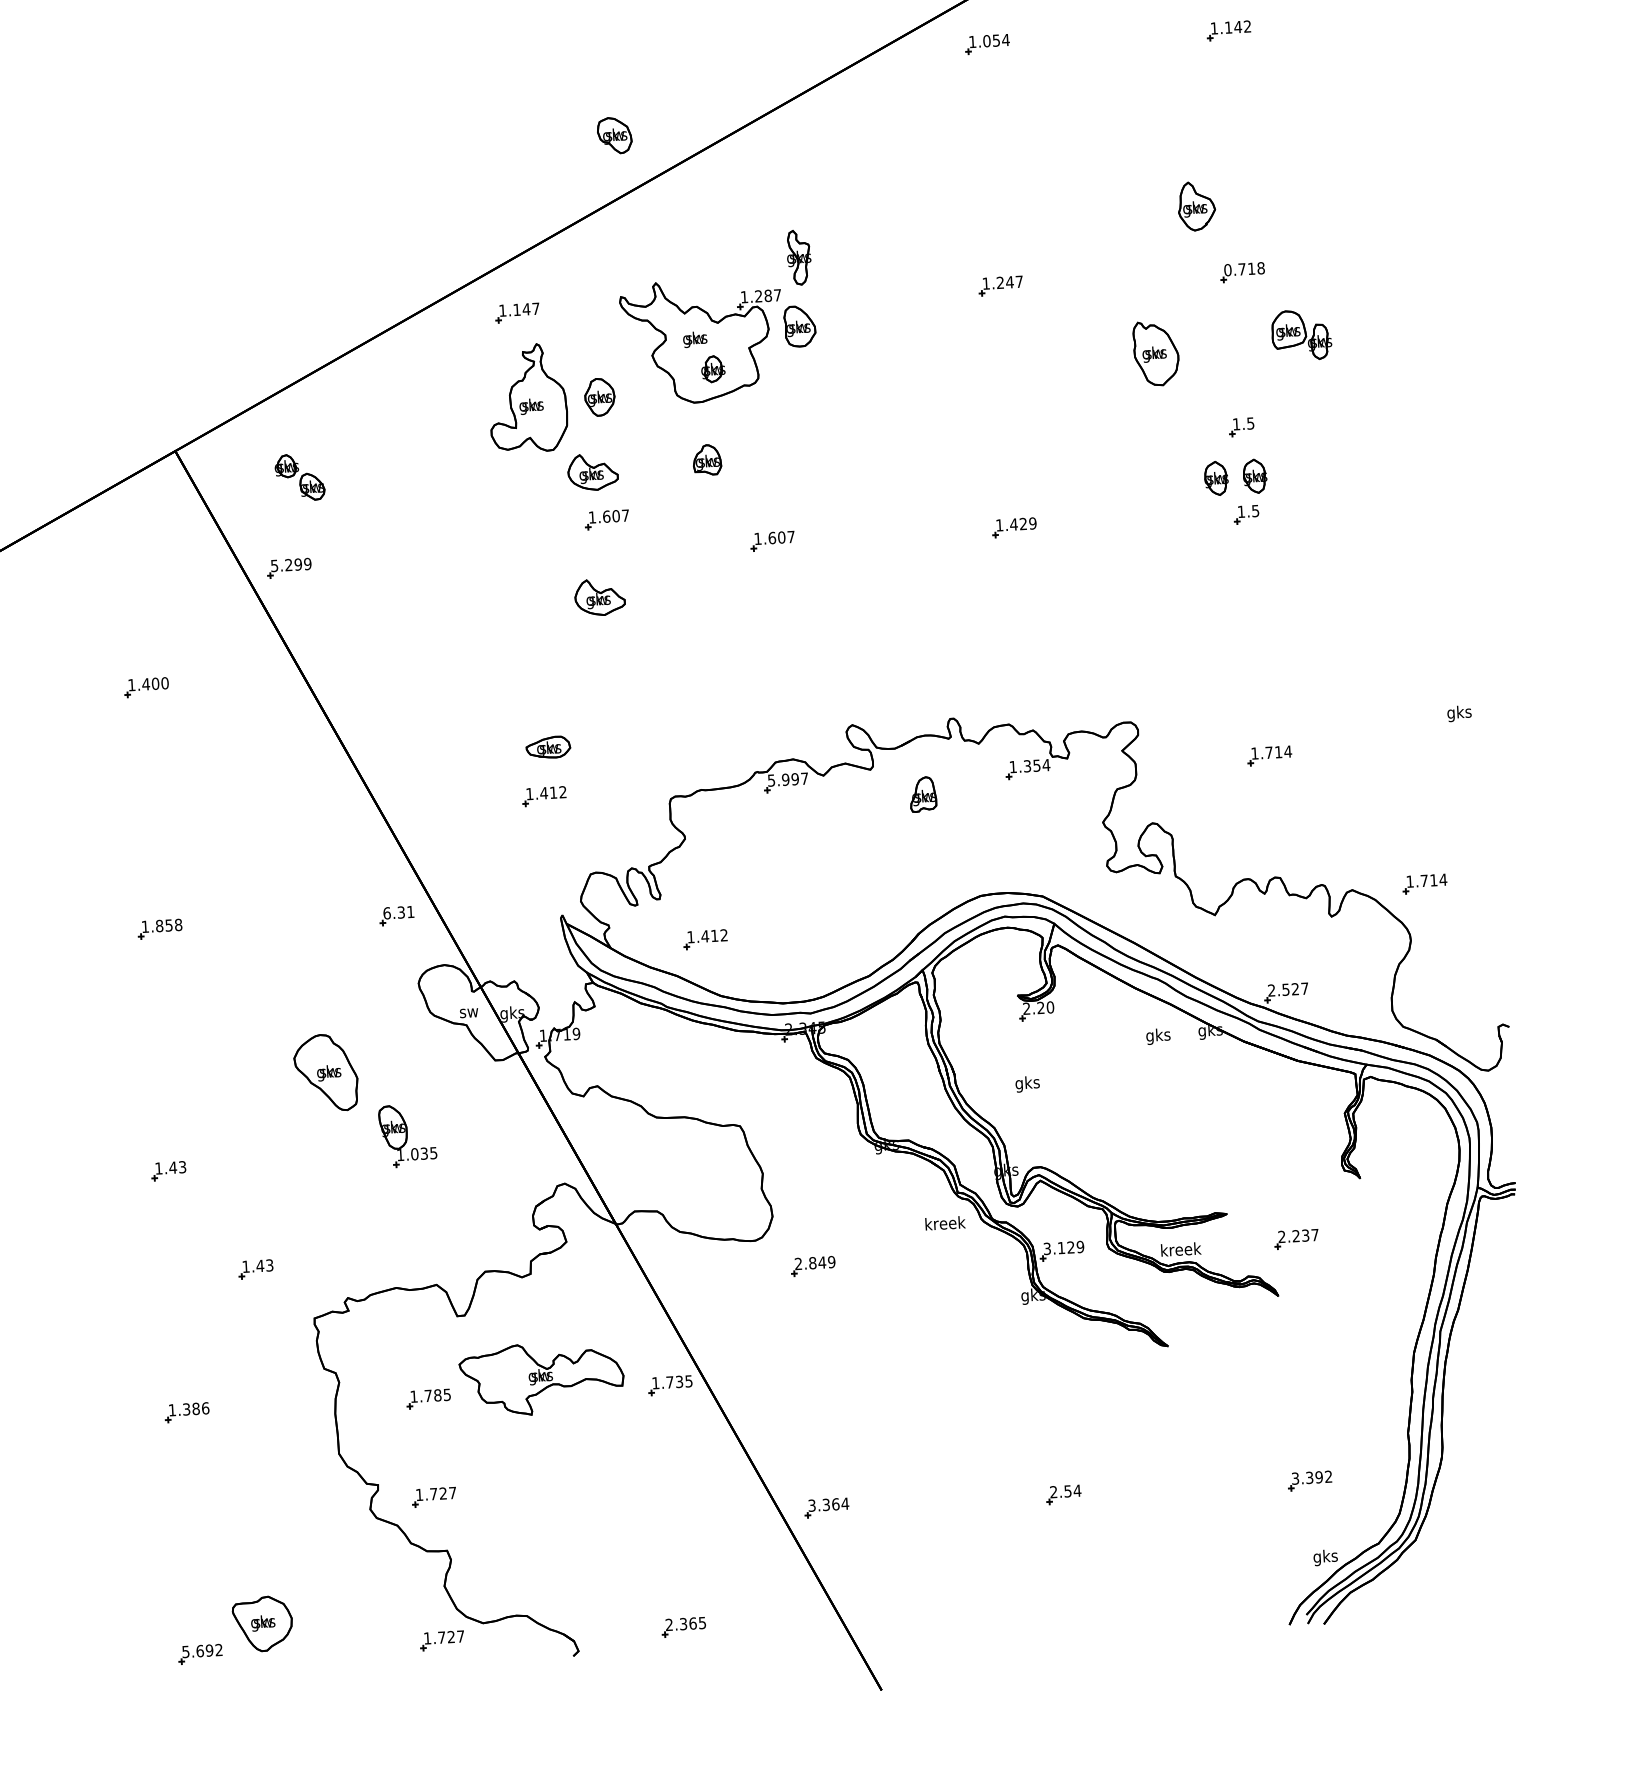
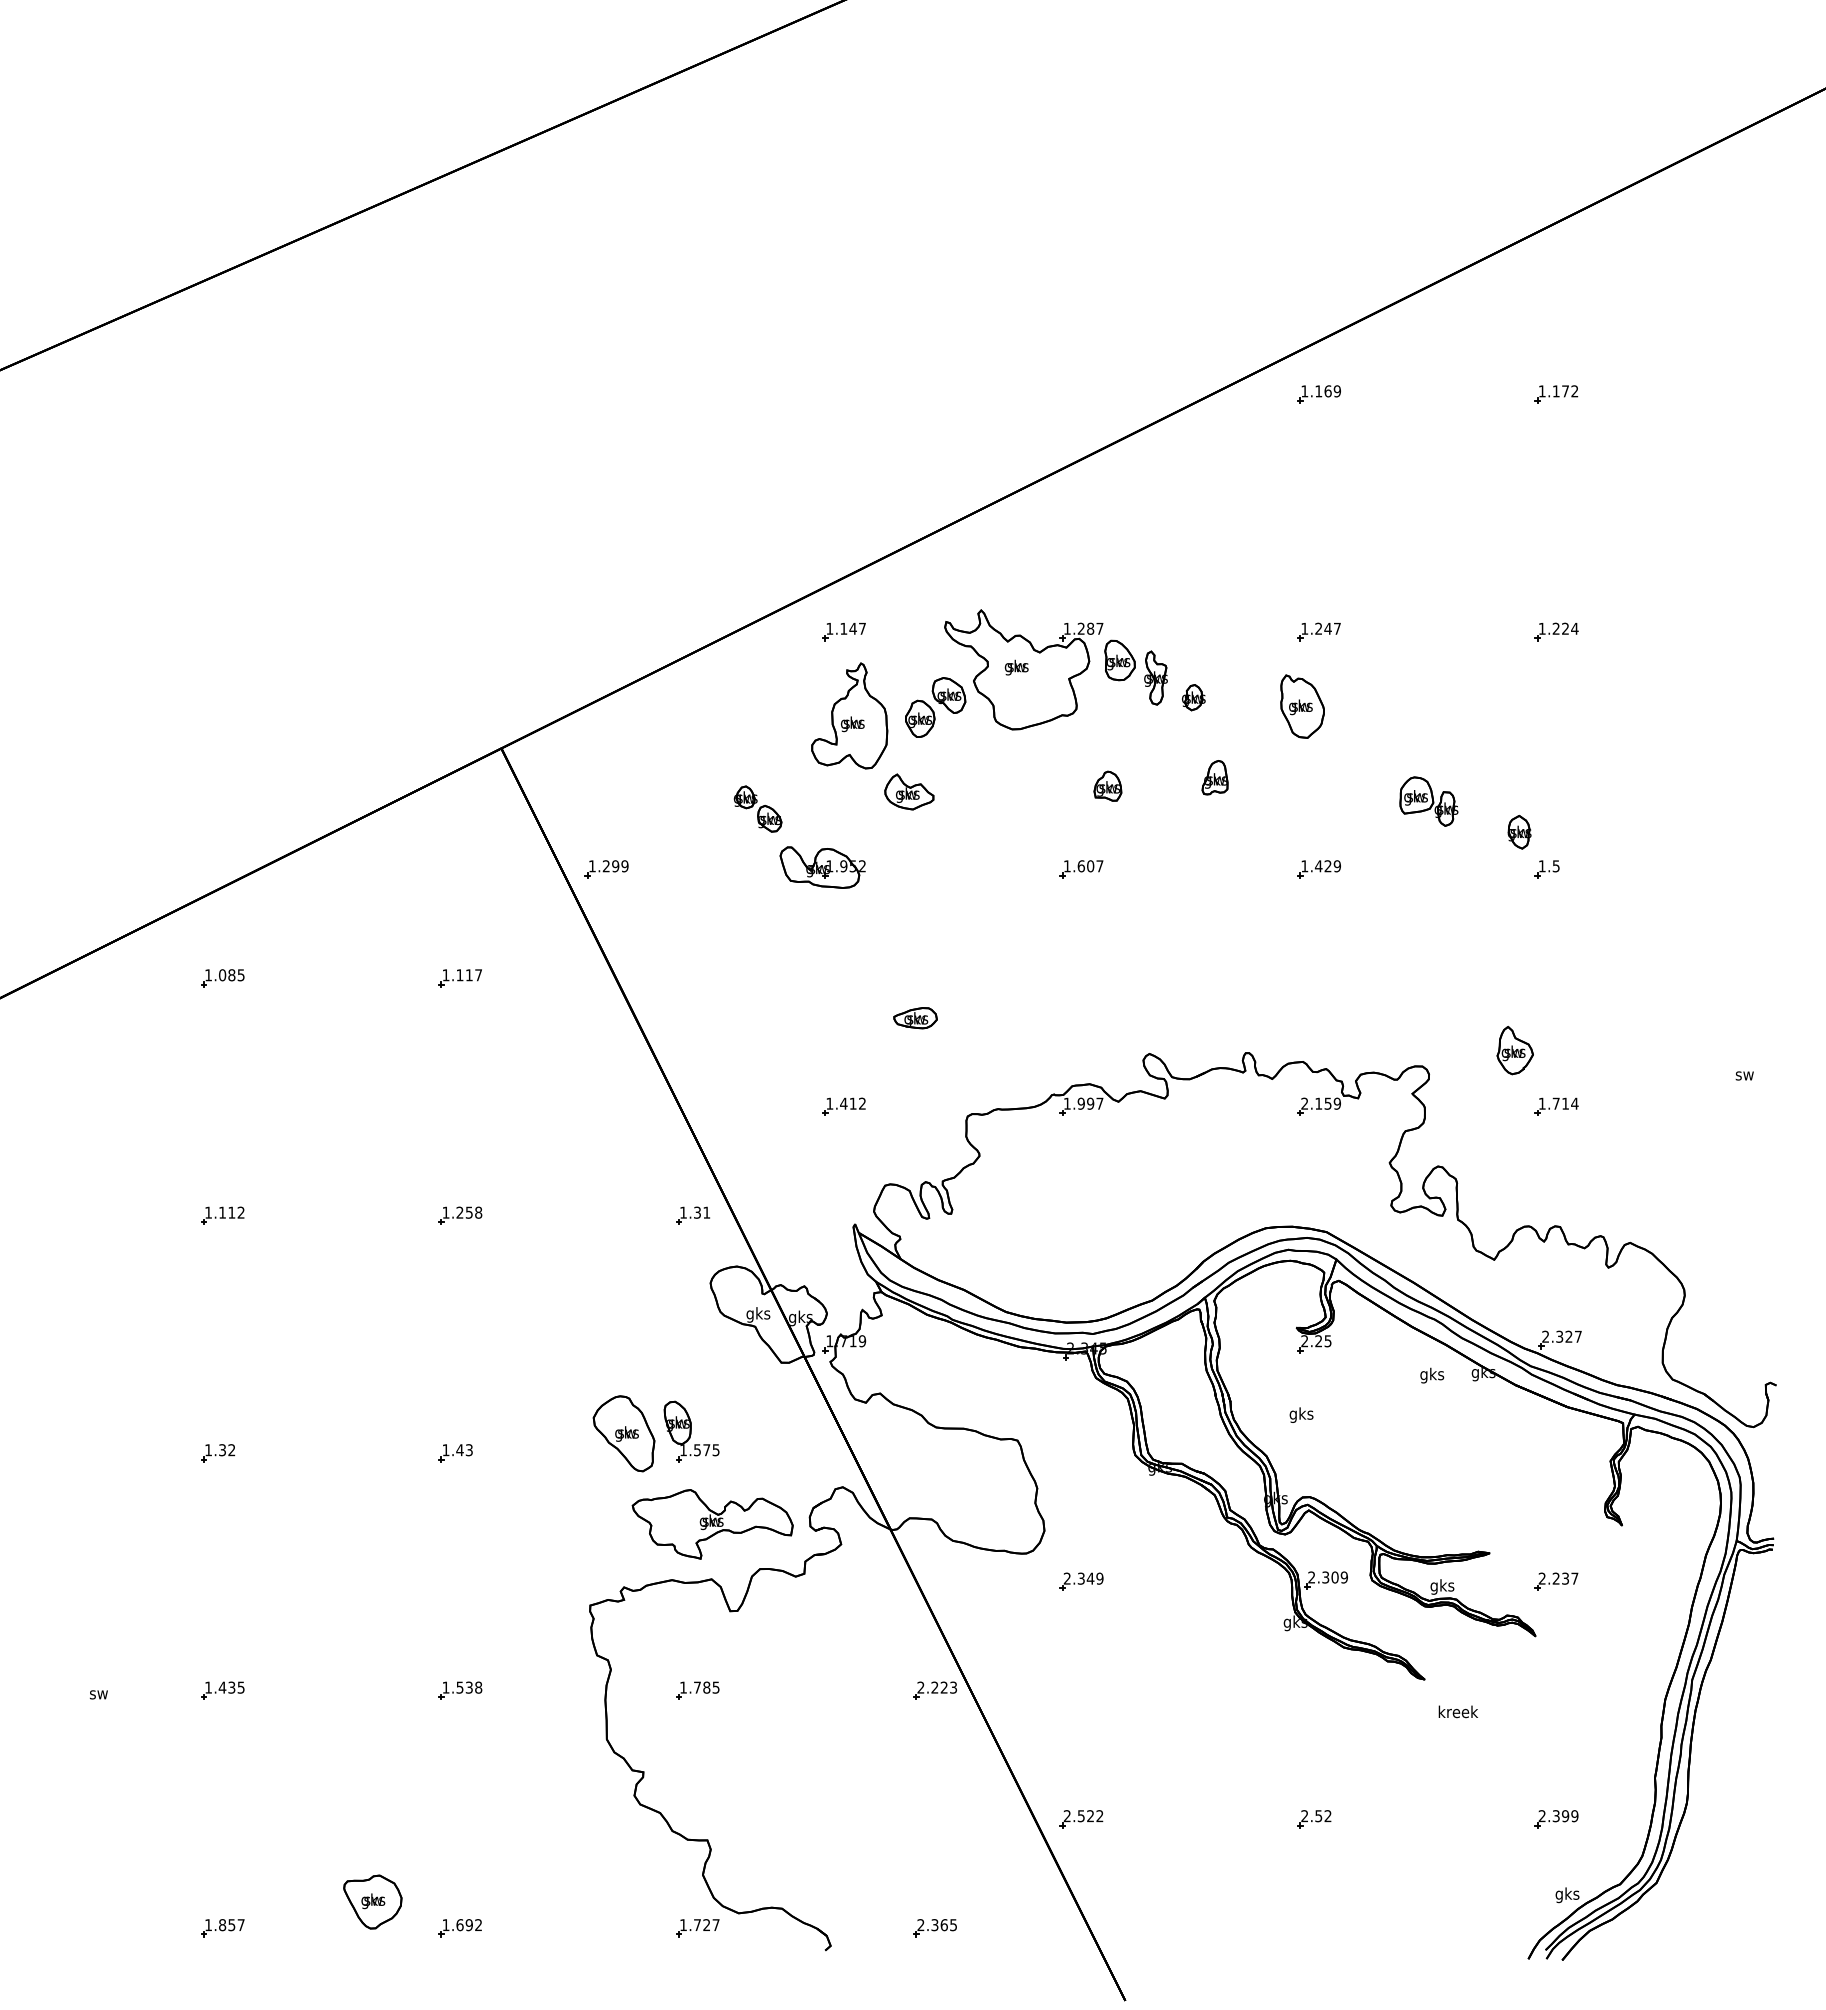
text: (1238, 27) -> (1565, 391), 1.142 -> 1.172
text: (996, 40) -> (1328, 391), 1.054 -> 1.169
part: (614, 135) -> (948, 695), moved
part: (1195, 206) -> (1514, 1050), moved
part: (798, 257) -> (1155, 677), moved
text: (1244, 268) -> (1558, 628), 0.718 -> 1.224
part: (1301, 335) -> (1428, 801), moved
part: (1156, 353) -> (1302, 706), moved
part: (712, 369) -> (1193, 697), moved
part: (1241, 427) -> (1546, 783), removed
part: (706, 459) -> (1107, 785), moved
part: (299, 476) -> (757, 808), moved
part: (1254, 476) -> (1557, 832), removed
part: (607, 519) -> (920, 839), removed
part: (508, 554) -> (822, 867), added
text: (274, 566) -> (592, 866), 5.299 -> 1.299
part: (600, 596) -> (909, 914), removed
text: (155, 684) -> (469, 975), 1.400 -> 1.117
text: (1459, 713) -> (1744, 1075), gks -> sw
part: (548, 747) -> (915, 1018), moved
text: (1030, 765) -> (1321, 1103), 1.354 -> 2.159
text: (770, 780) -> (1066, 1103), 5.997 -> 1.997
part: (922, 794) -> (1214, 777), moved
part: (1424, 883) -> (1701, 1240), removed
text: (387, 913) -> (683, 1212), 6.31 -> 1.31
text: (159, 925) -> (459, 1212), 1.858 -> 1.258
part: (705, 939) -> (993, 1255), removed
text: (1285, 989) -> (1559, 1336), 2.527 -> 2.327
text: (1049, 1007) -> (1327, 1341), 2.20 -> 2.25
text: (469, 1012) -> (758, 1314), sw -> gks
part: (325, 1072) -> (623, 1433), moved
text: (418, 1154) -> (701, 1450), 1.035 -> 1.575
text: (944, 1222) -> (1457, 1711), moved
text: (1059, 1248) -> (1323, 1577), 3.129 -> 2.309
text: (1180, 1250) -> (1442, 1586), kreek -> gks
text: (811, 1263) -> (1080, 1578), 2.849 -> 2.349
part: (255, 1269) -> (535, 1554), removed
part: (541, 1379) -> (712, 1524), moved
text: (672, 1382) -> (937, 1687), 1.735 -> 2.223
text: (196, 1408) -> (469, 1687), 1.386 -> 1.538
text: (1312, 1478) -> (1558, 1816), 3.392 -> 2.399
text: (1076, 1491) -> (1327, 1816), 2.54 -> 2.52
part: (434, 1497) -> (697, 1787), removed
text: (828, 1505) -> (1083, 1816), 3.364 -> 2.522
part: (262, 1623) -> (372, 1901), moved
text: (185, 1652) -> (445, 1925), 5.692 -> 1.692

